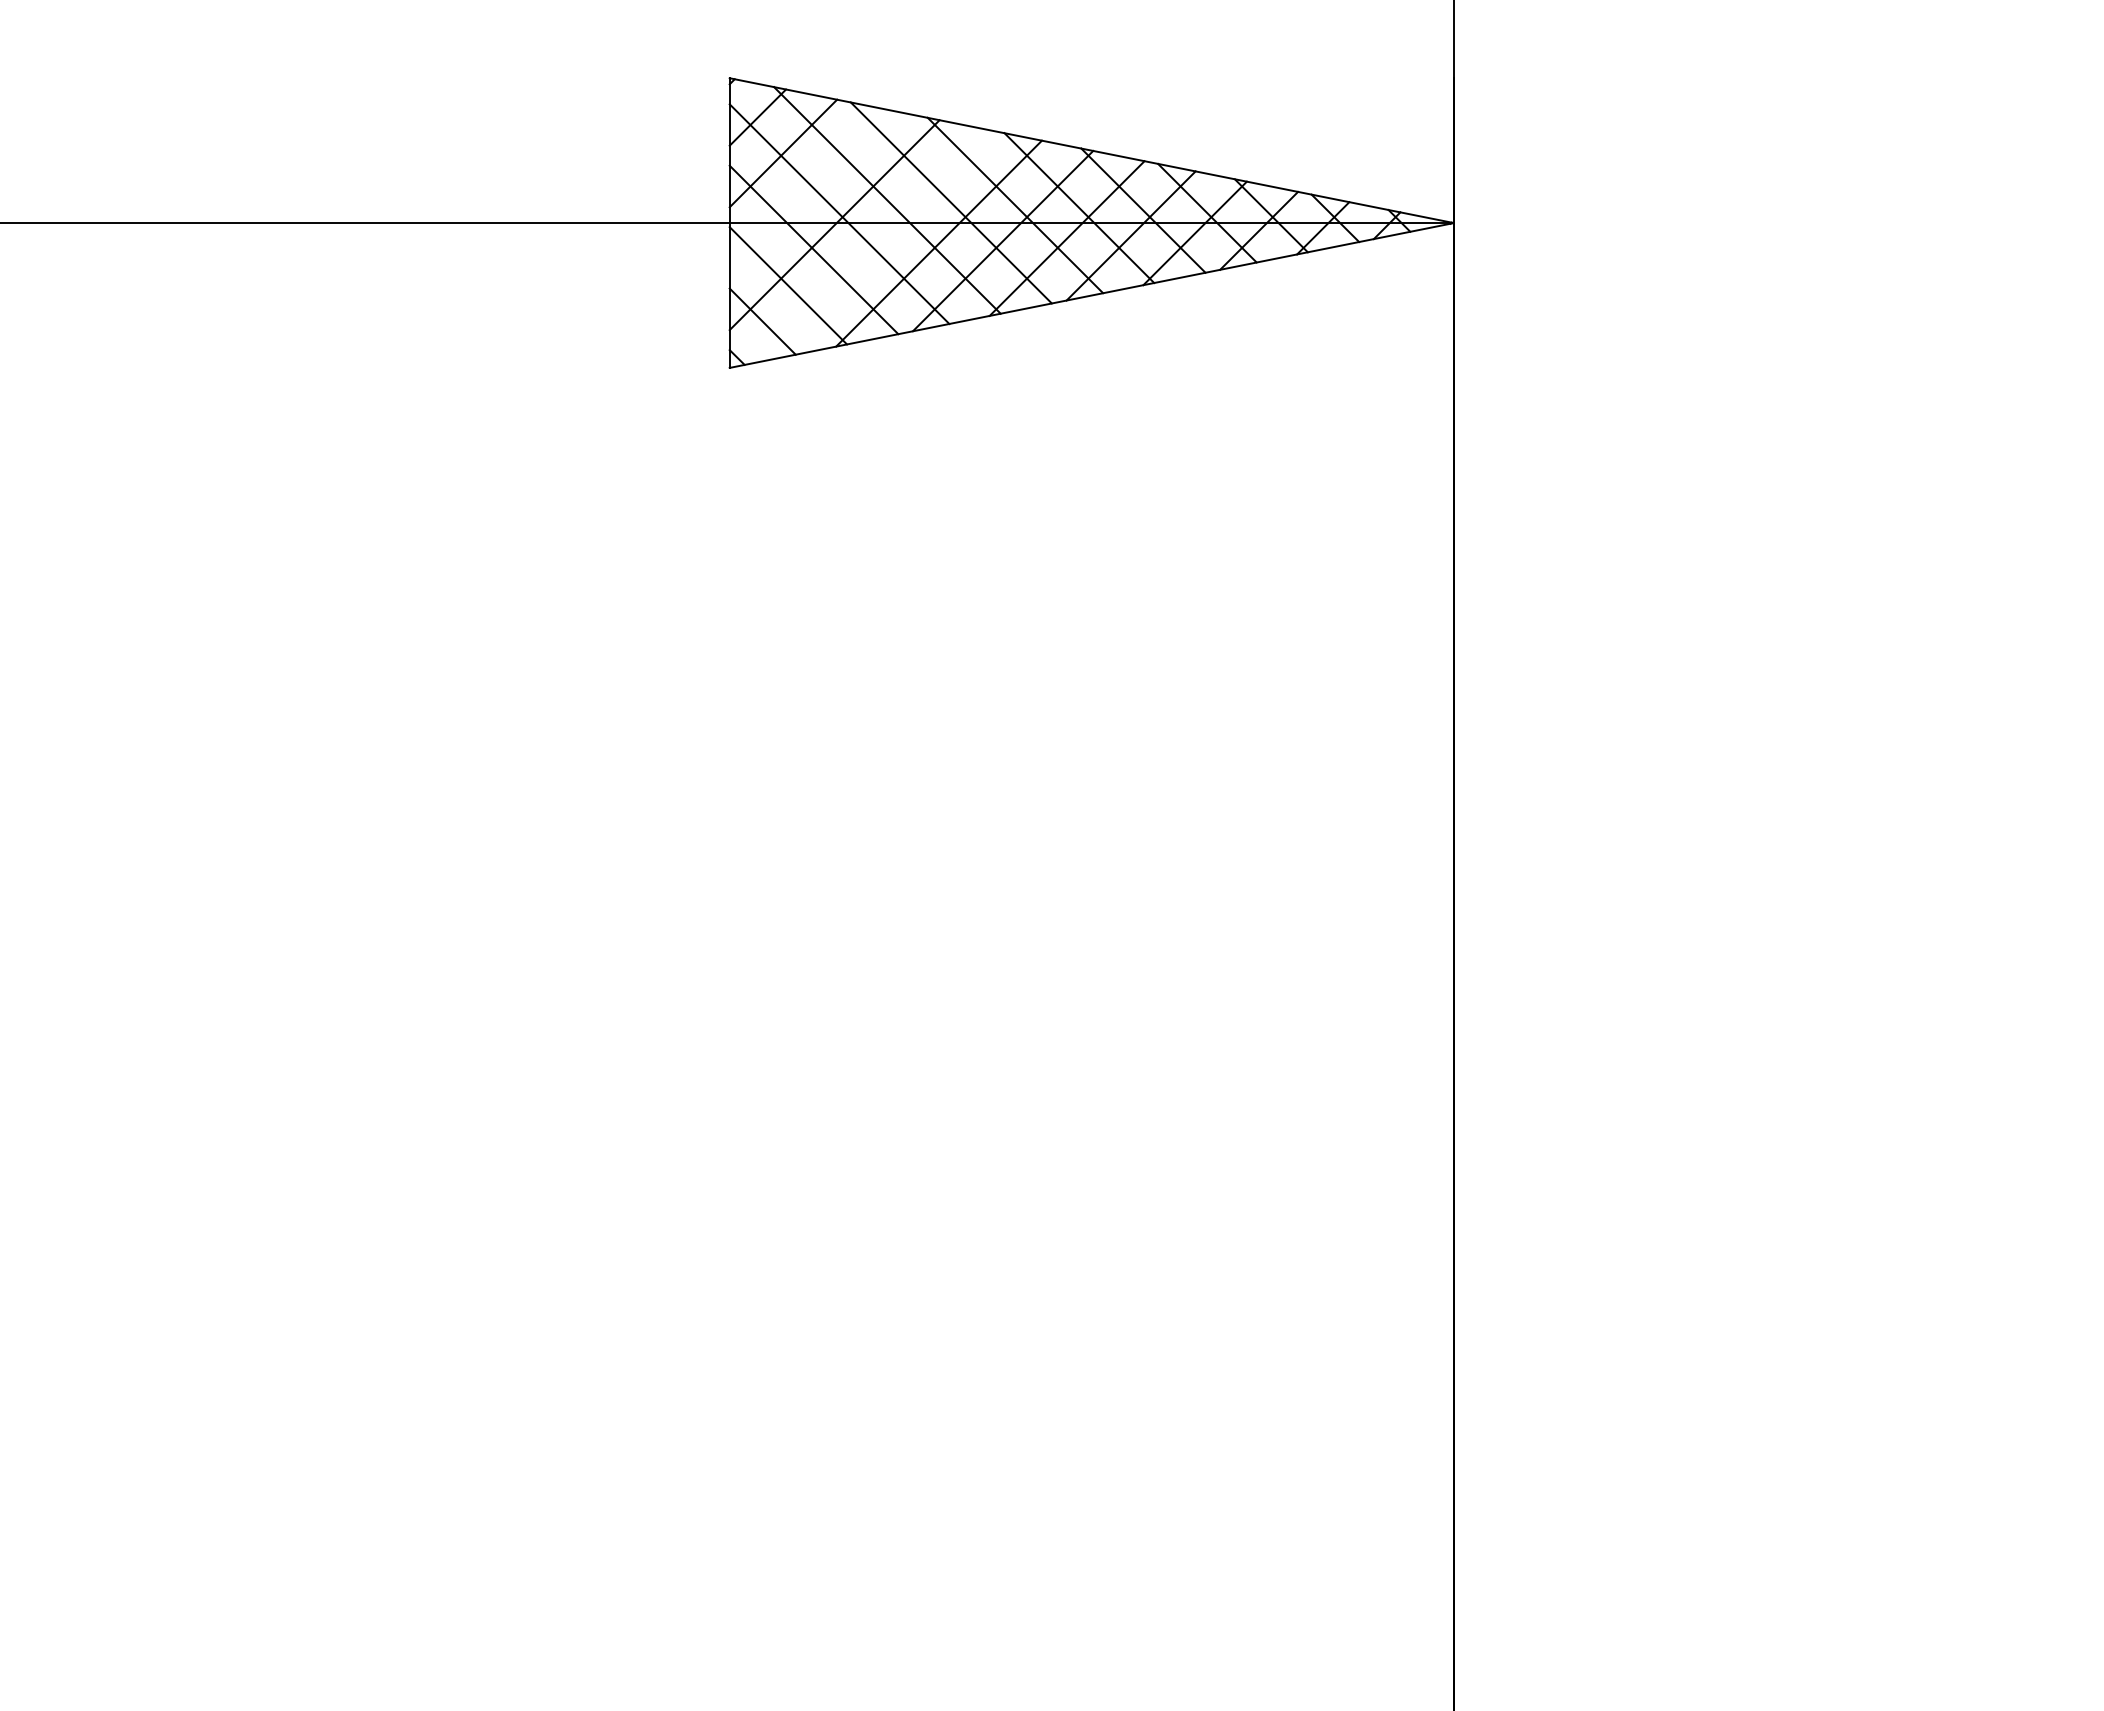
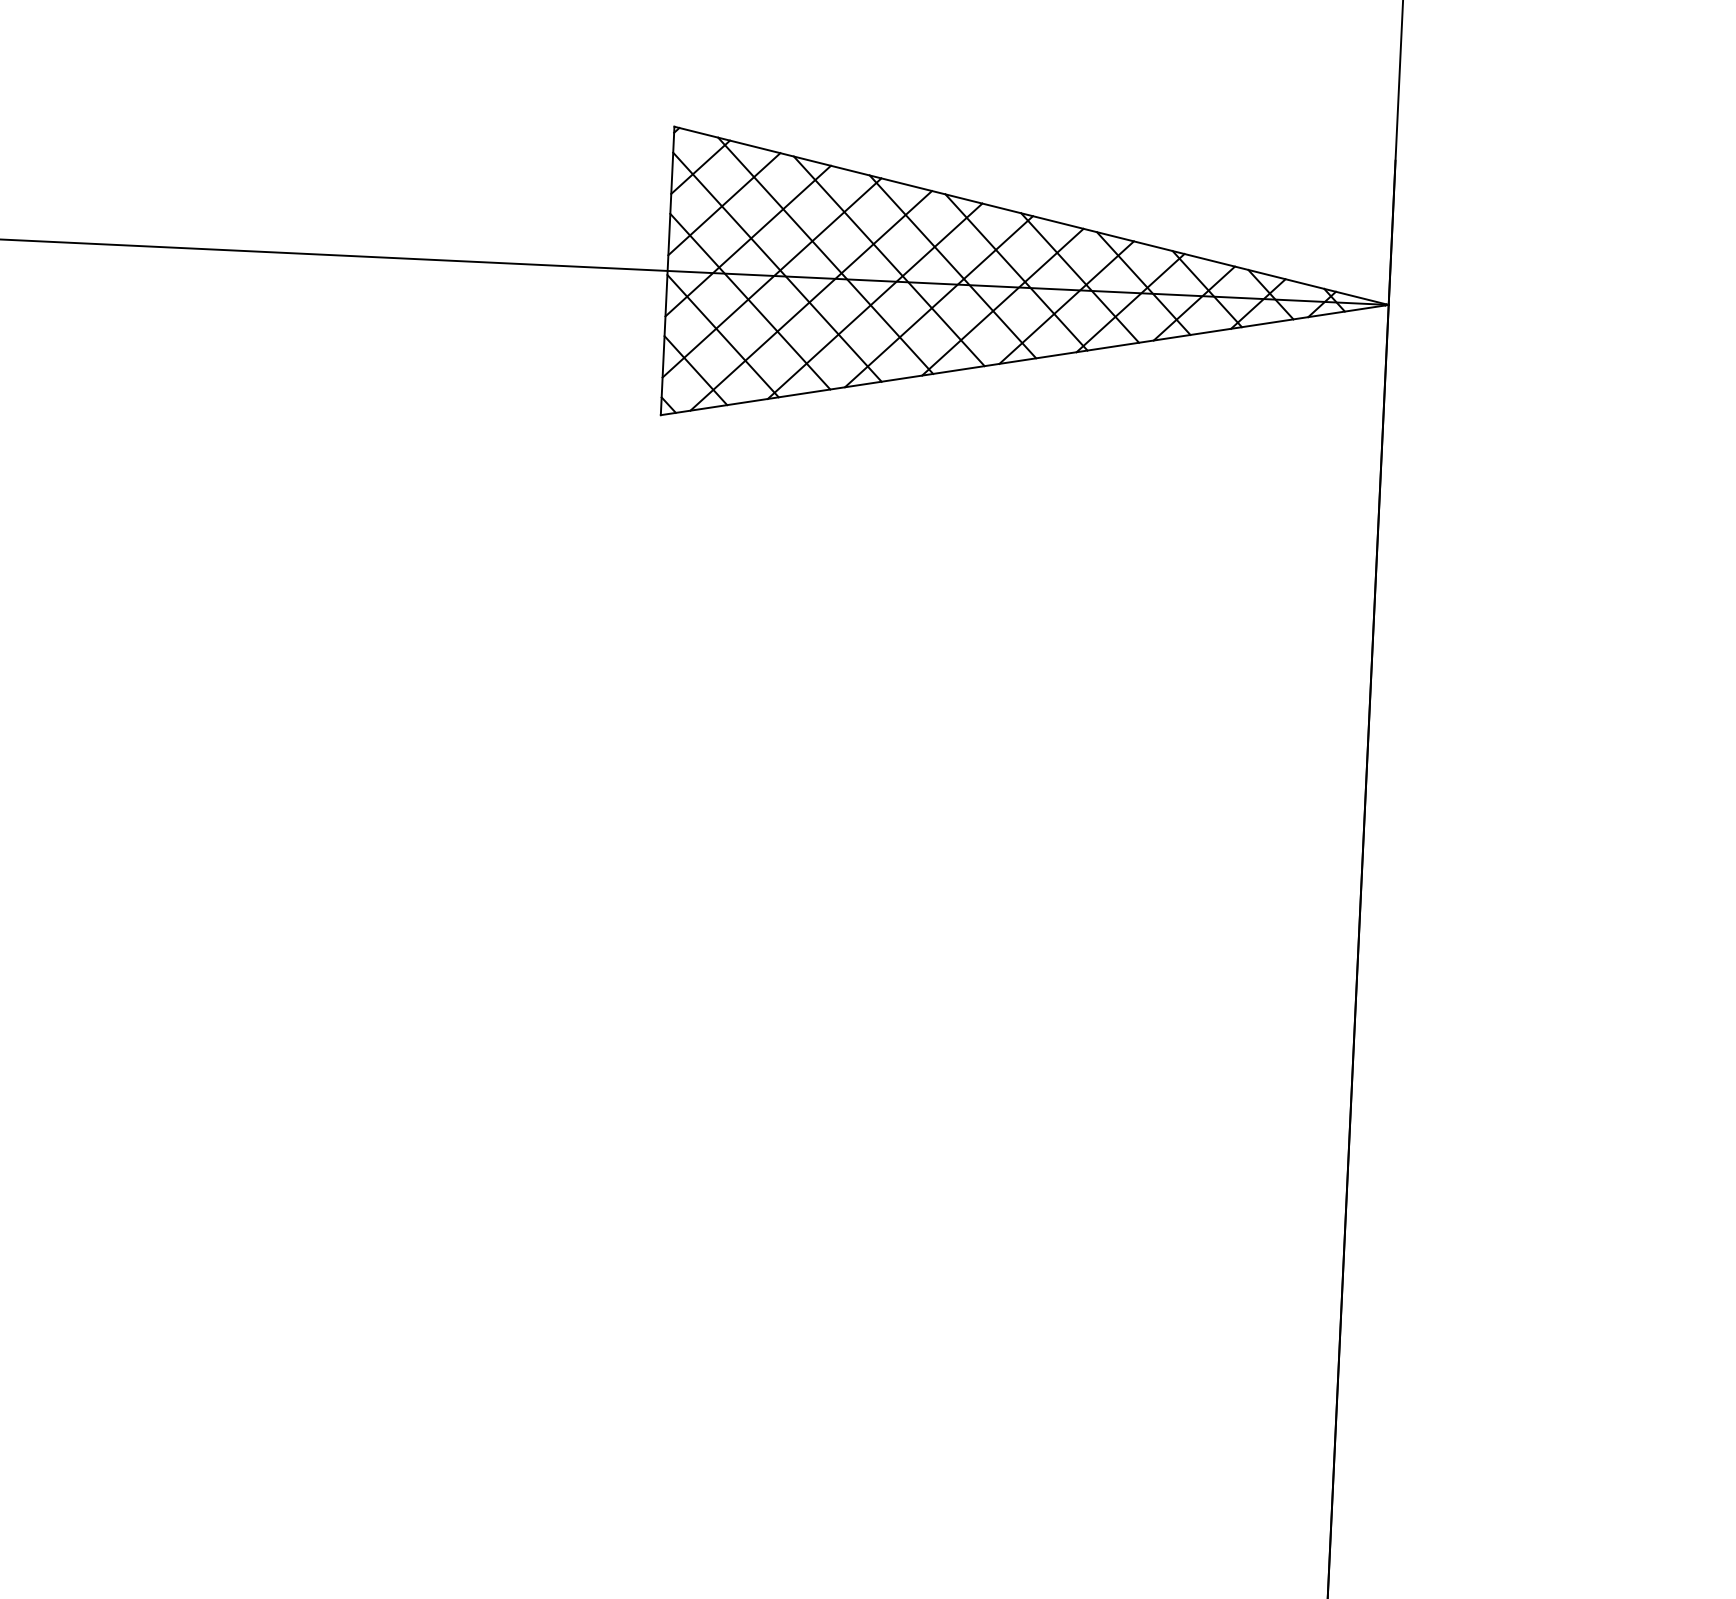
line: (808, 188) -> (747, 240), added
line: (874, 245) -> (810, 300), added

